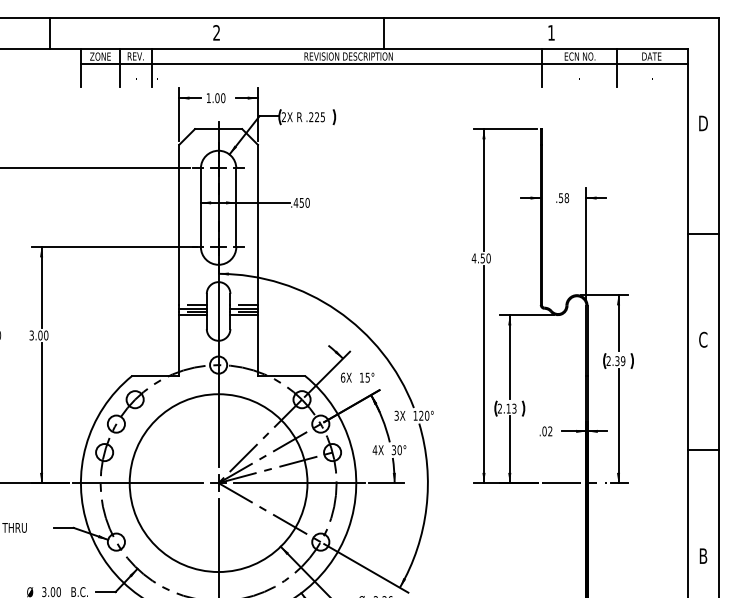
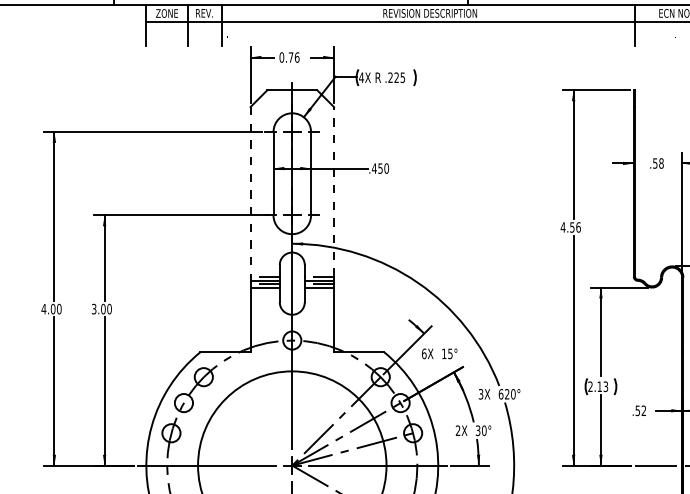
text: (215, 98) -> (288, 57), 1.00 -> 0.76
text: (283, 117) -> (361, 78), 2X -> 4X
line: (257, 224) -> (333, 191), solid -> dashed
line: (179, 225) -> (250, 192), solid -> dashed
text: (488, 258) -> (578, 227), 4.50 -> 4.56
text: (415, 415) -> (501, 393), 120° -> 620°
text: (544, 431) -> (637, 410), .02 -> .52
text: (374, 450) -> (457, 431), 4X -> 2X

